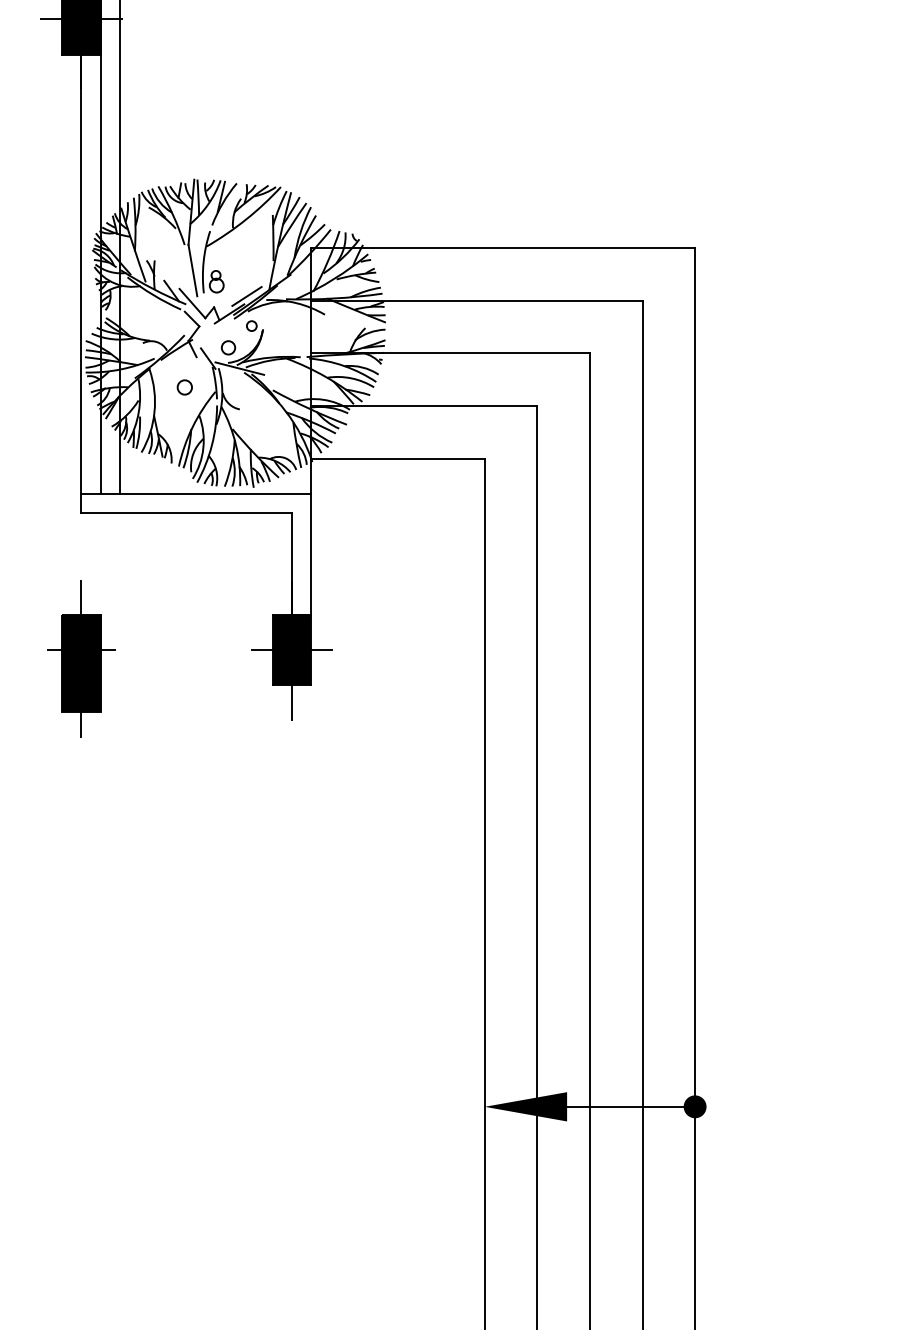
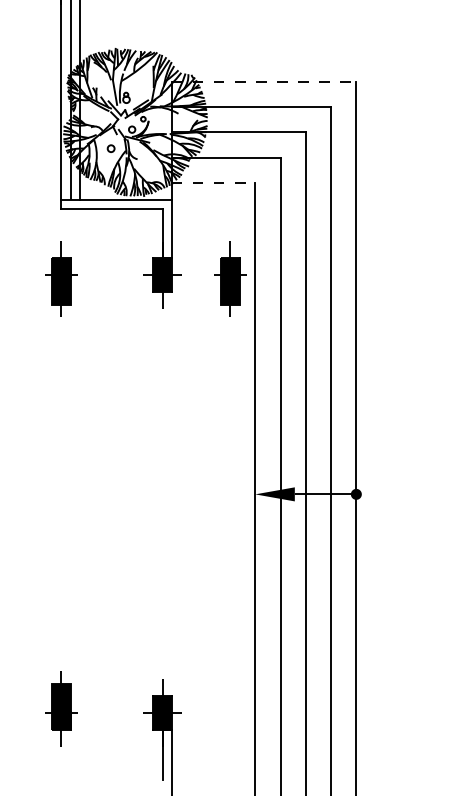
line: (503, 247) -> (264, 81), solid -> dashed
line: (397, 457) -> (213, 182), solid -> dashed
part: (433, 657) -> (230, 278), added

